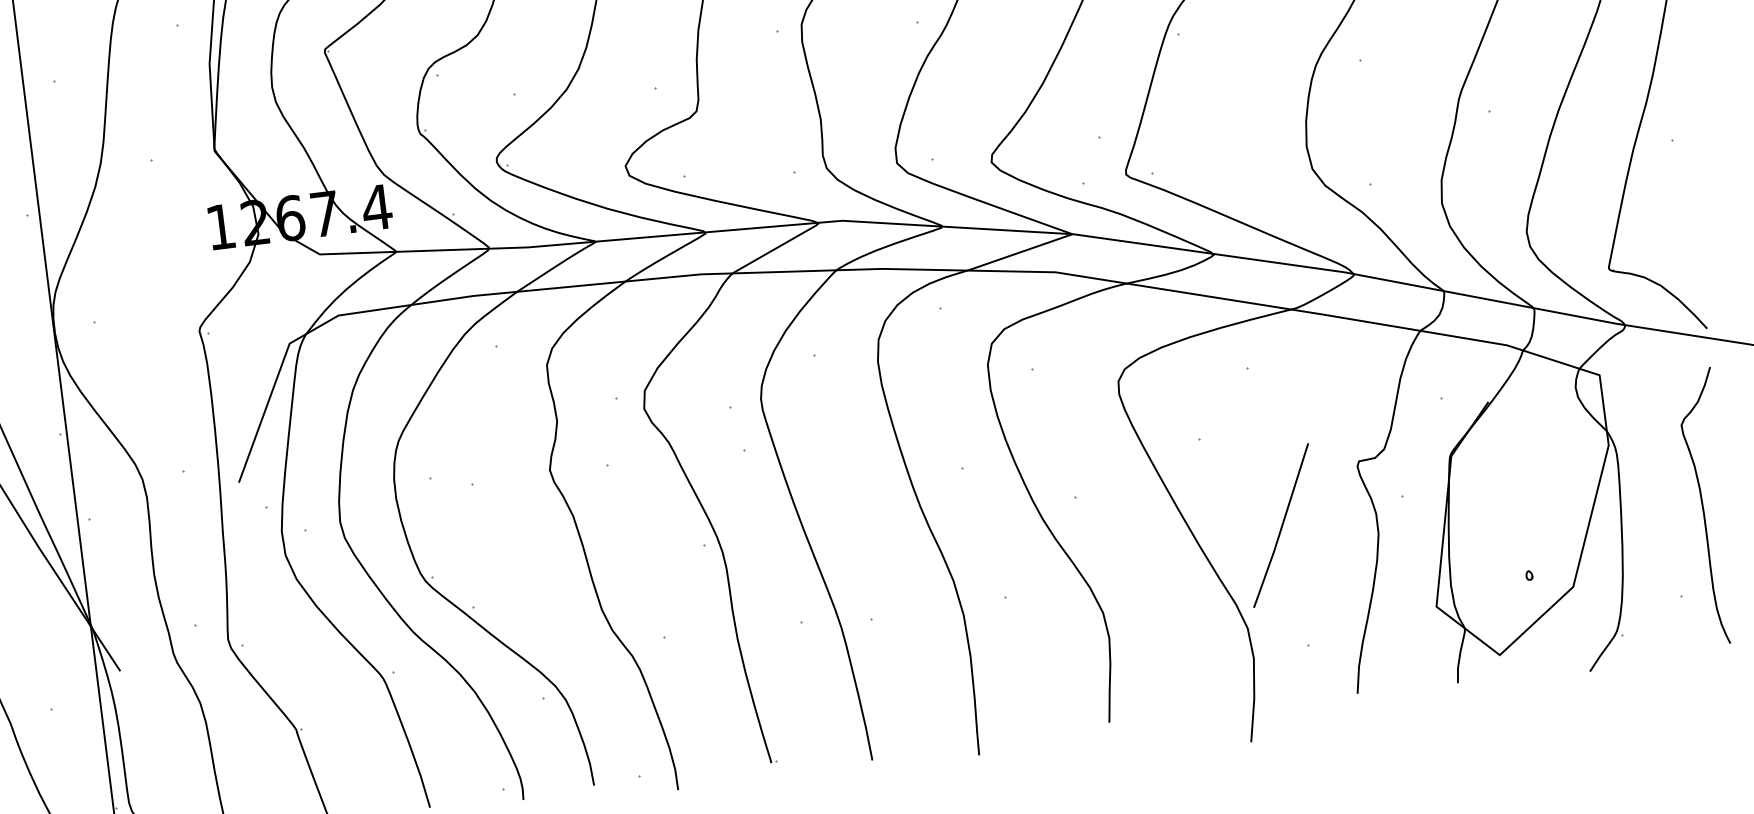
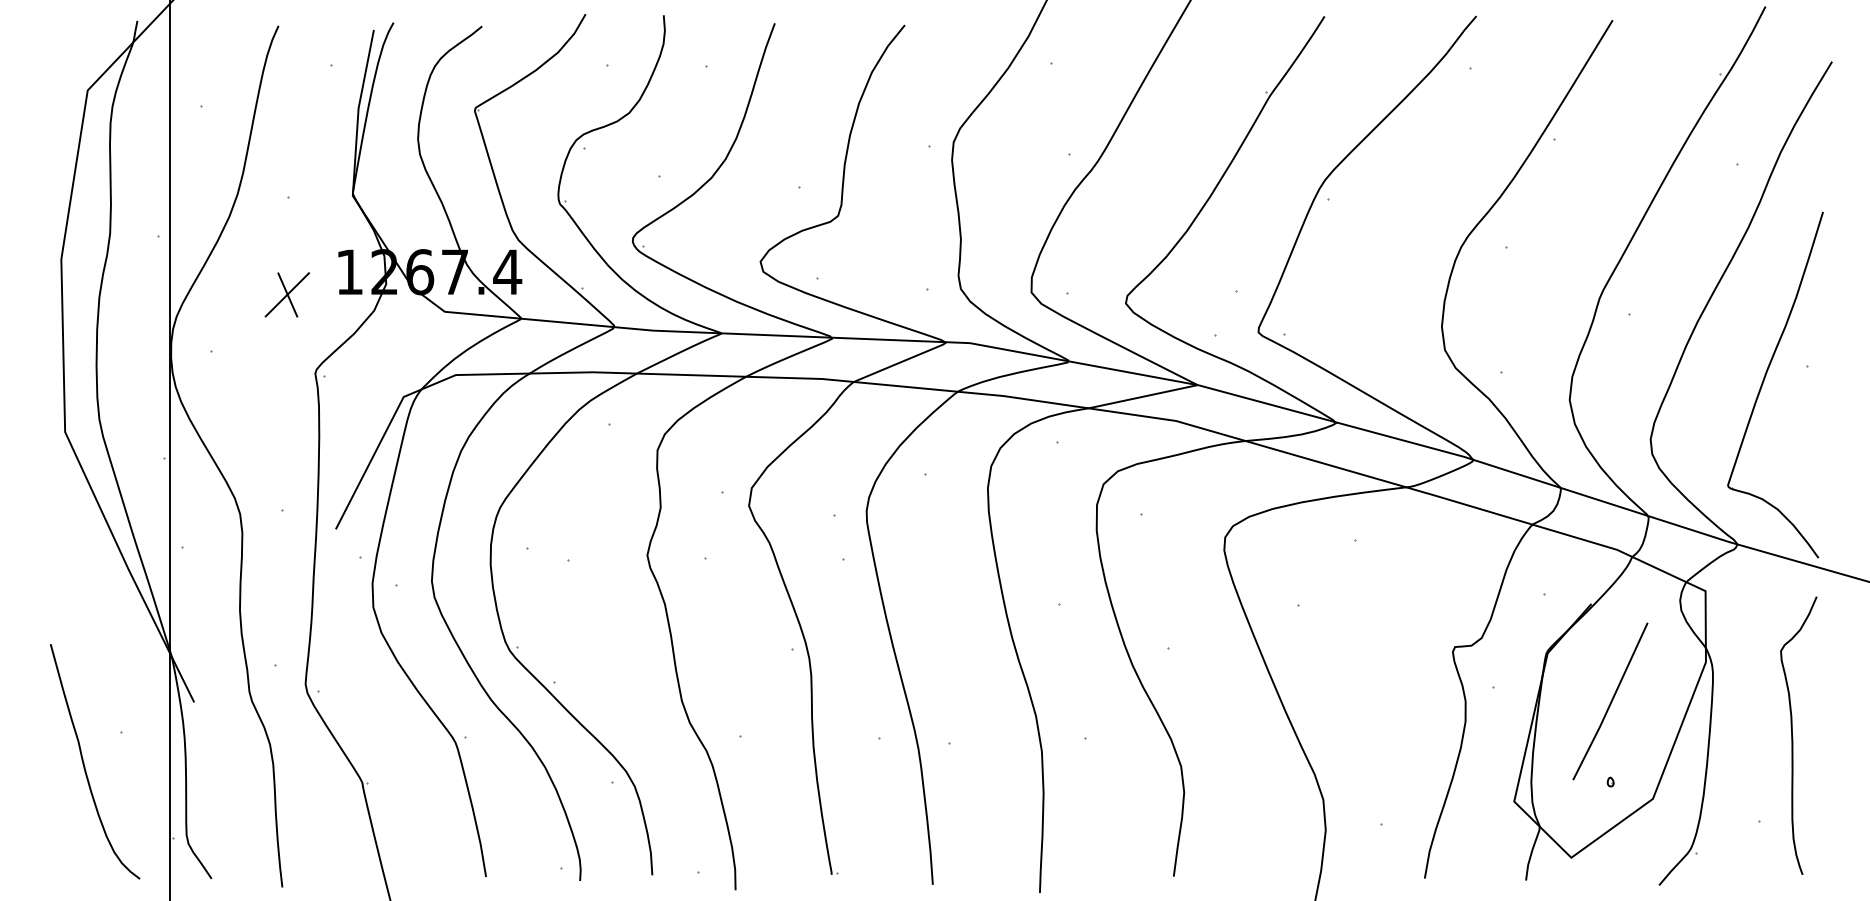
part: (161, 256) -> (286, 294), added
line: (1281, 525) -> (1610, 701), moved

